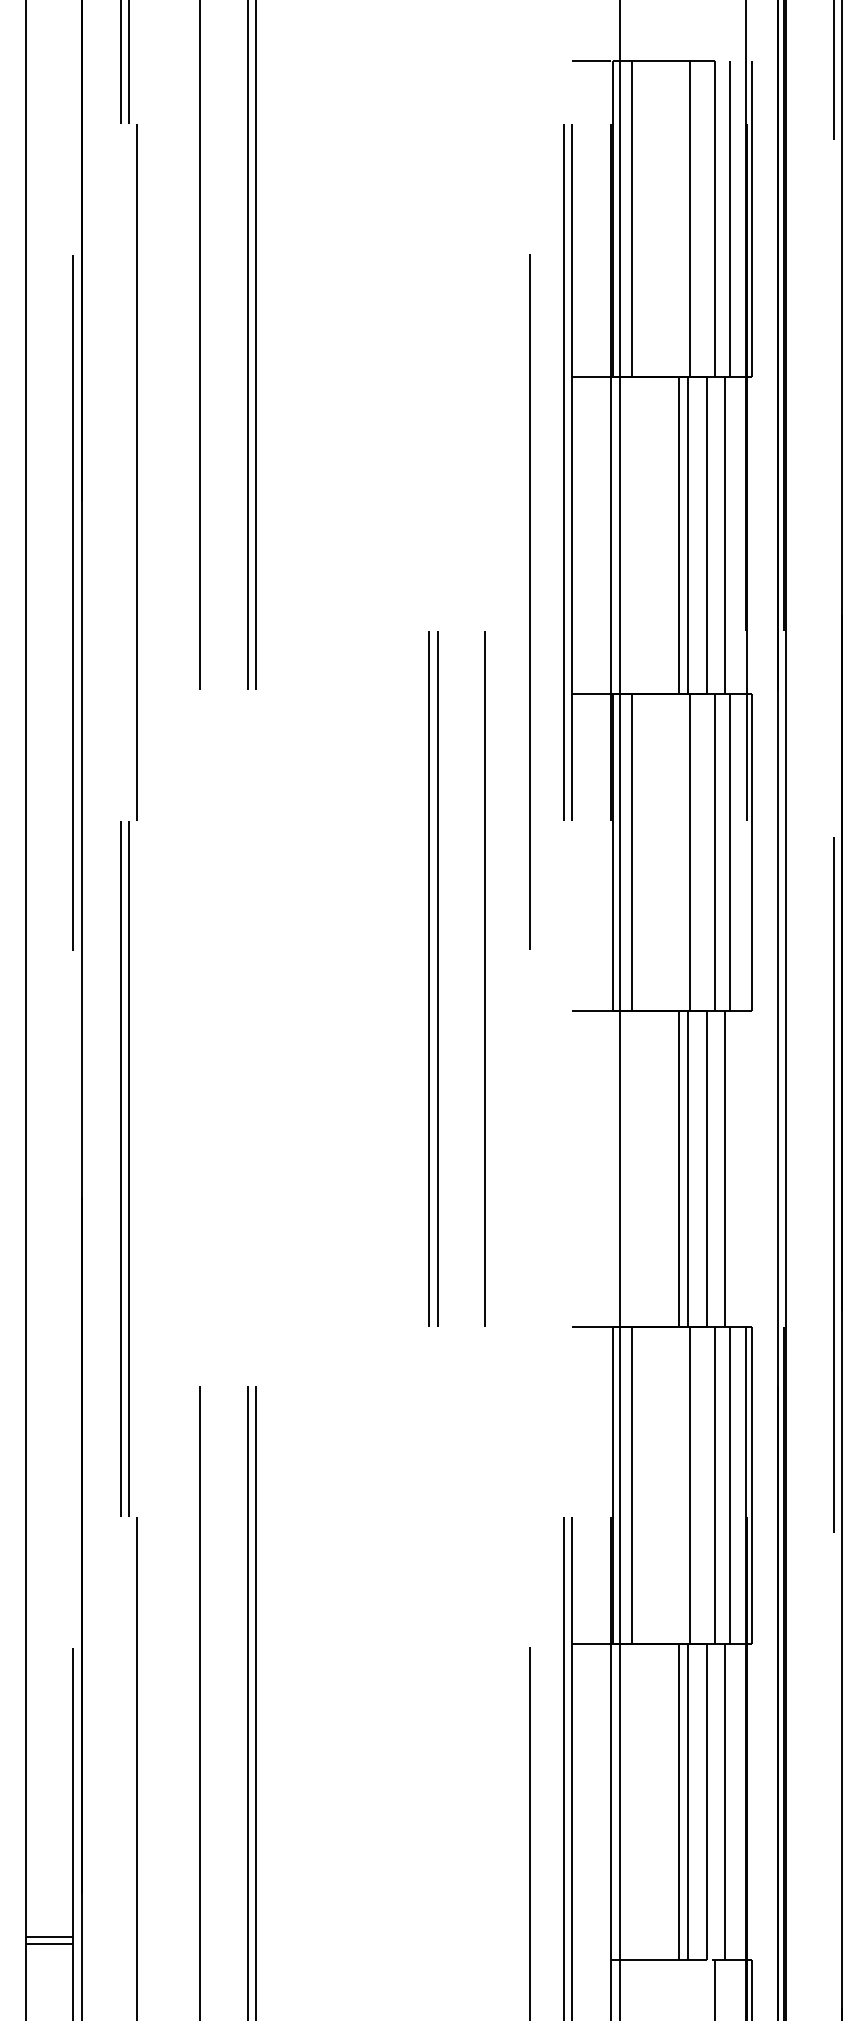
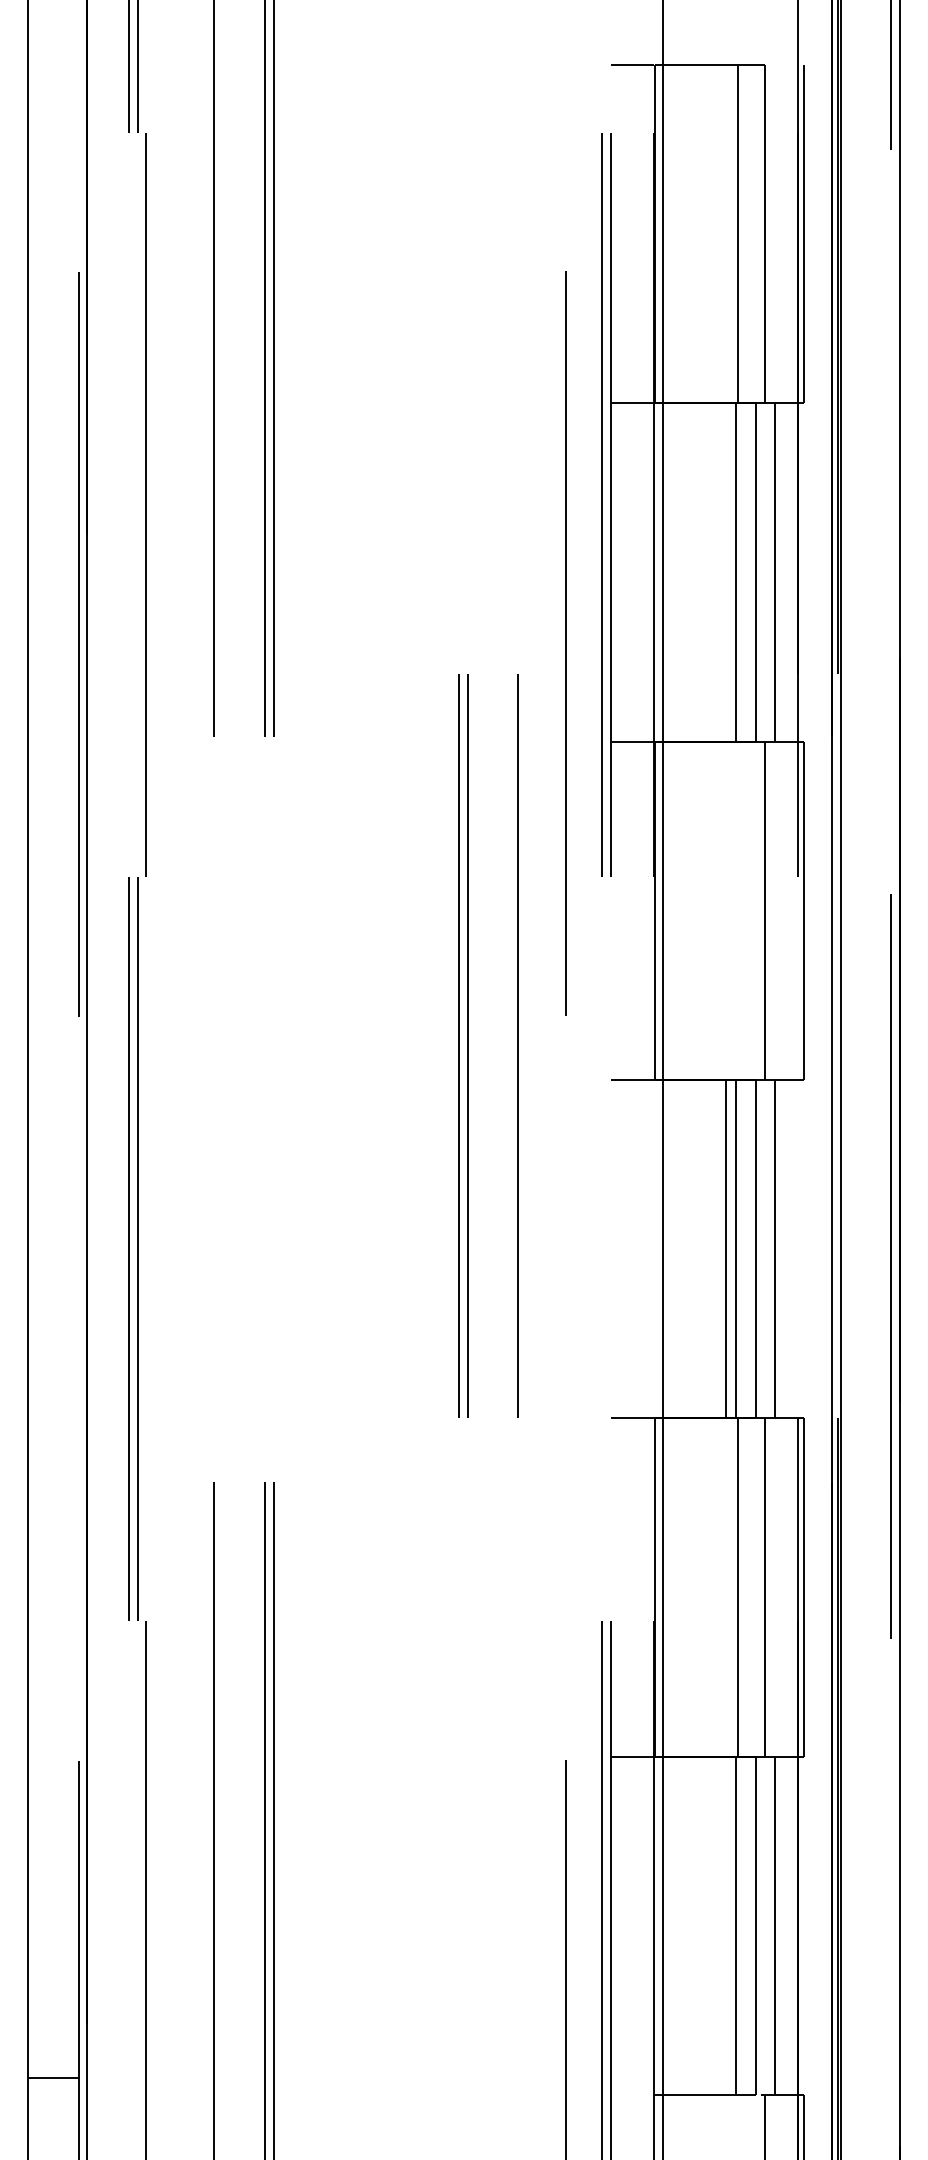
line: (631, 218) -> (675, 233), removed
line: (730, 218) -> (780, 233), removed
line: (678, 535) -> (725, 572), removed
line: (631, 851) -> (675, 910), removed
line: (690, 851) -> (738, 910), removed
line: (730, 851) -> (780, 910), removed
line: (631, 1485) -> (675, 1587), removed
line: (730, 1485) -> (780, 1587), removed
line: (678, 1801) -> (725, 1925), removed
line: (49, 1936) -> (53, 2069), removed

